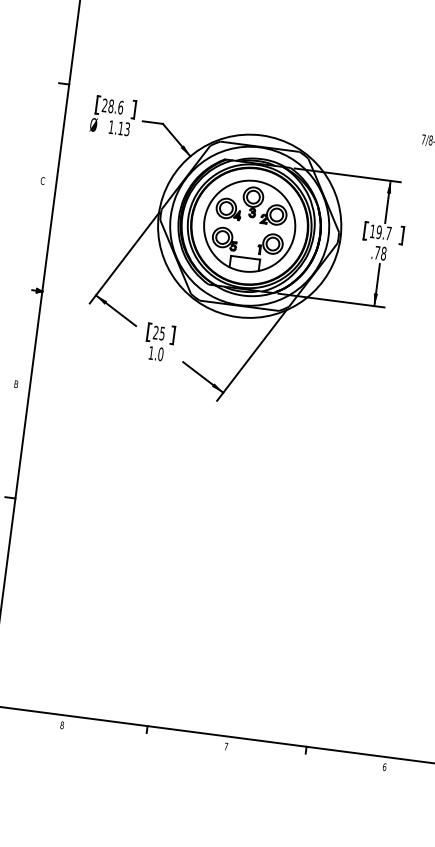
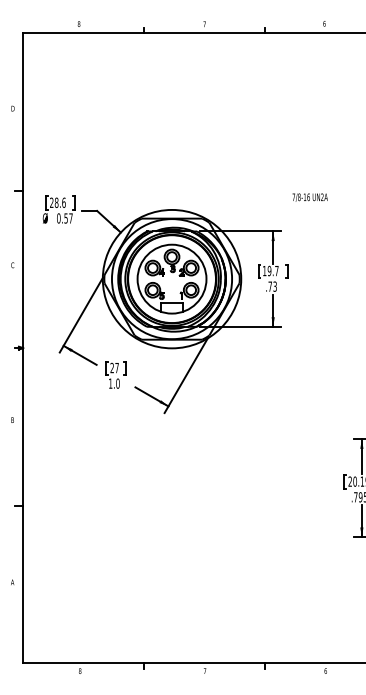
text: (118, 128) -> (64, 218), 1.13 -> 0.57
text: (382, 253) -> (274, 286), .78 -> .73
text: (161, 334) -> (116, 368), 25 -> 27

